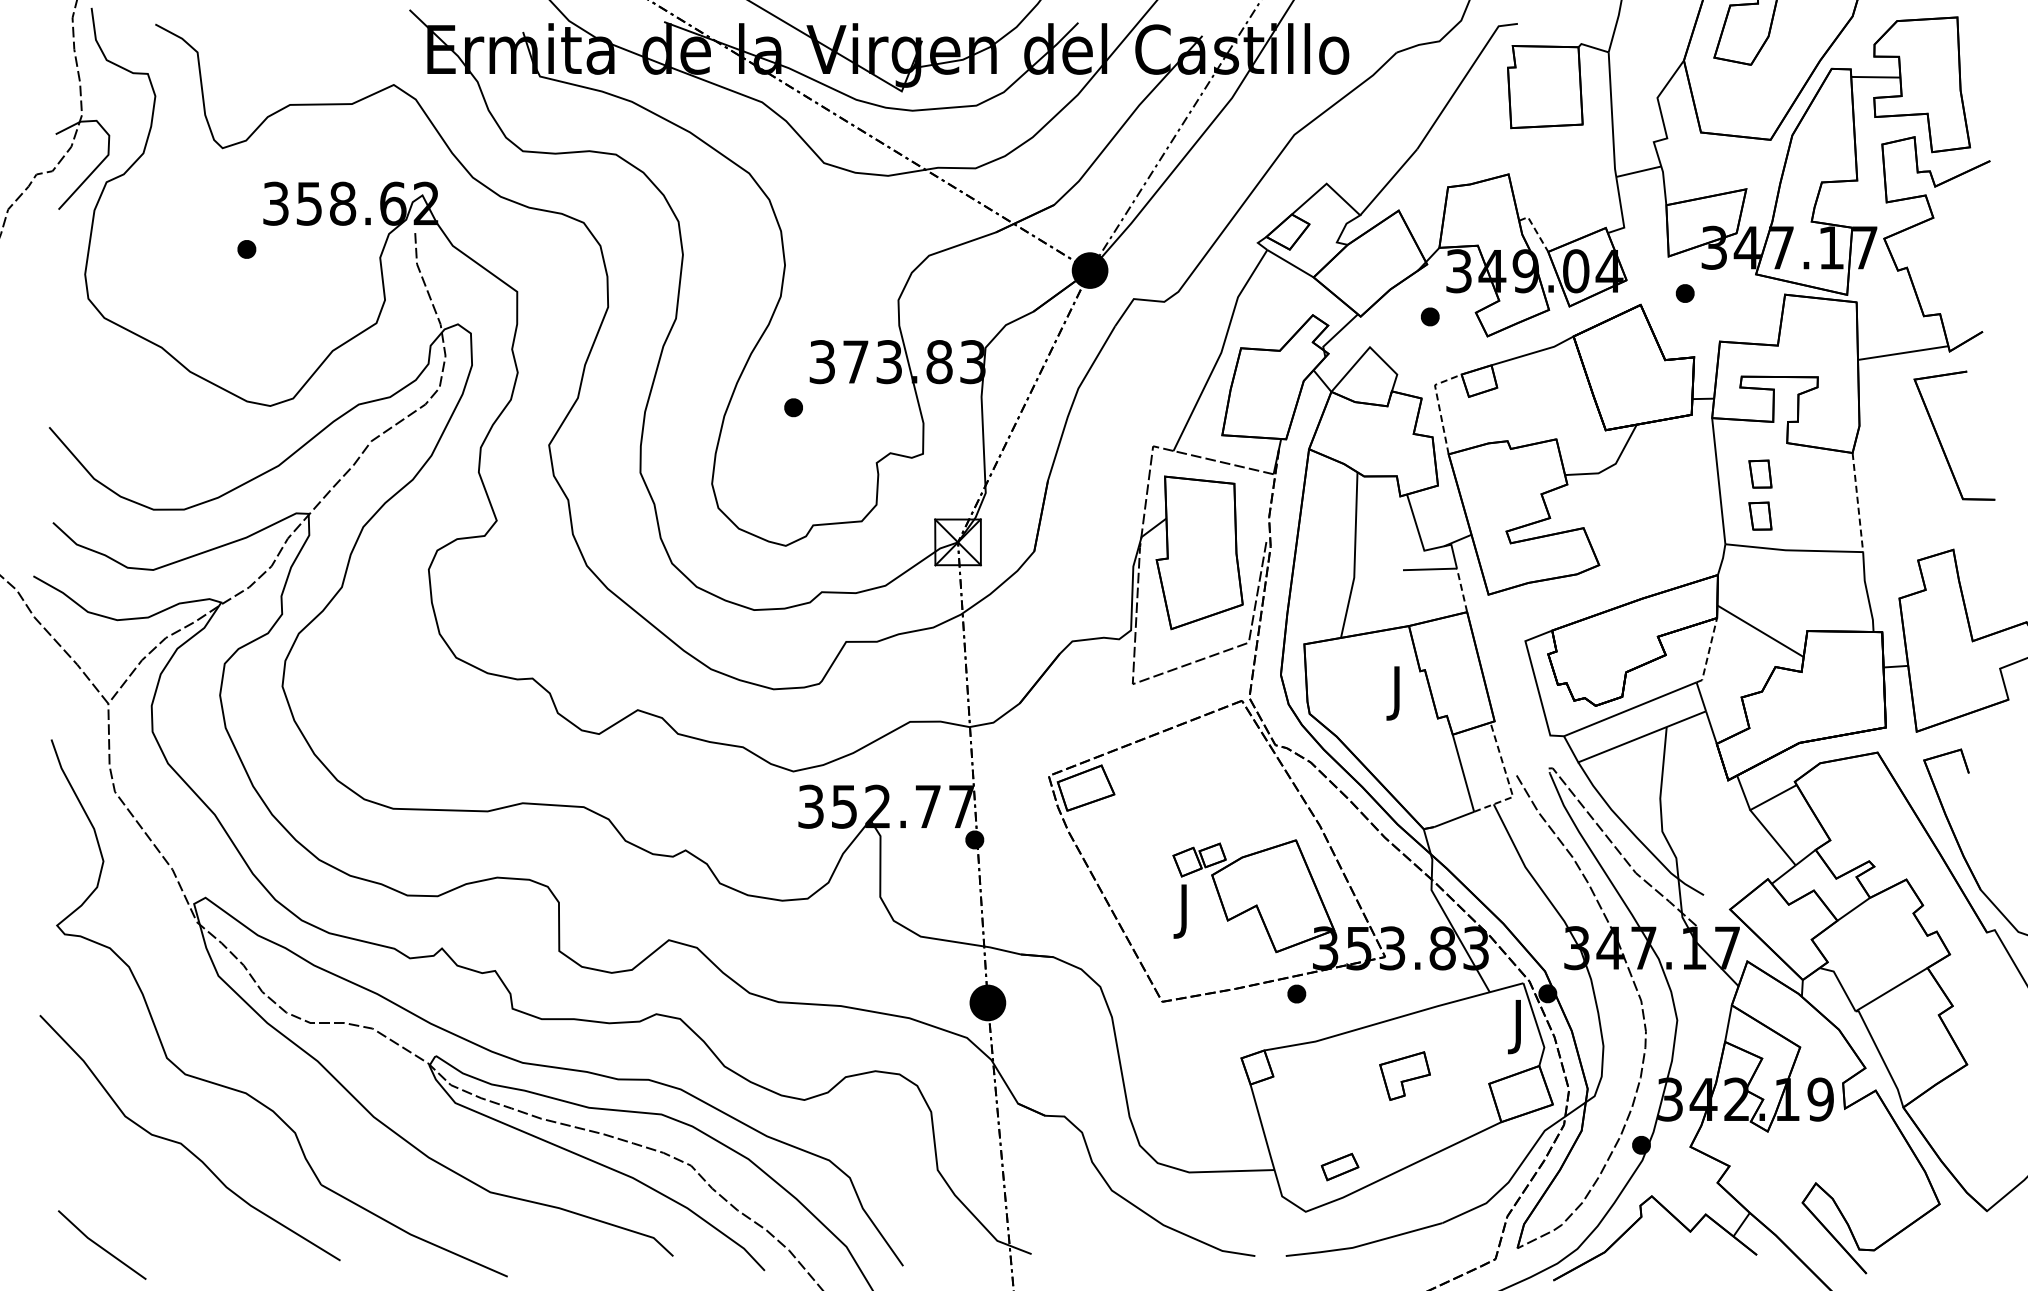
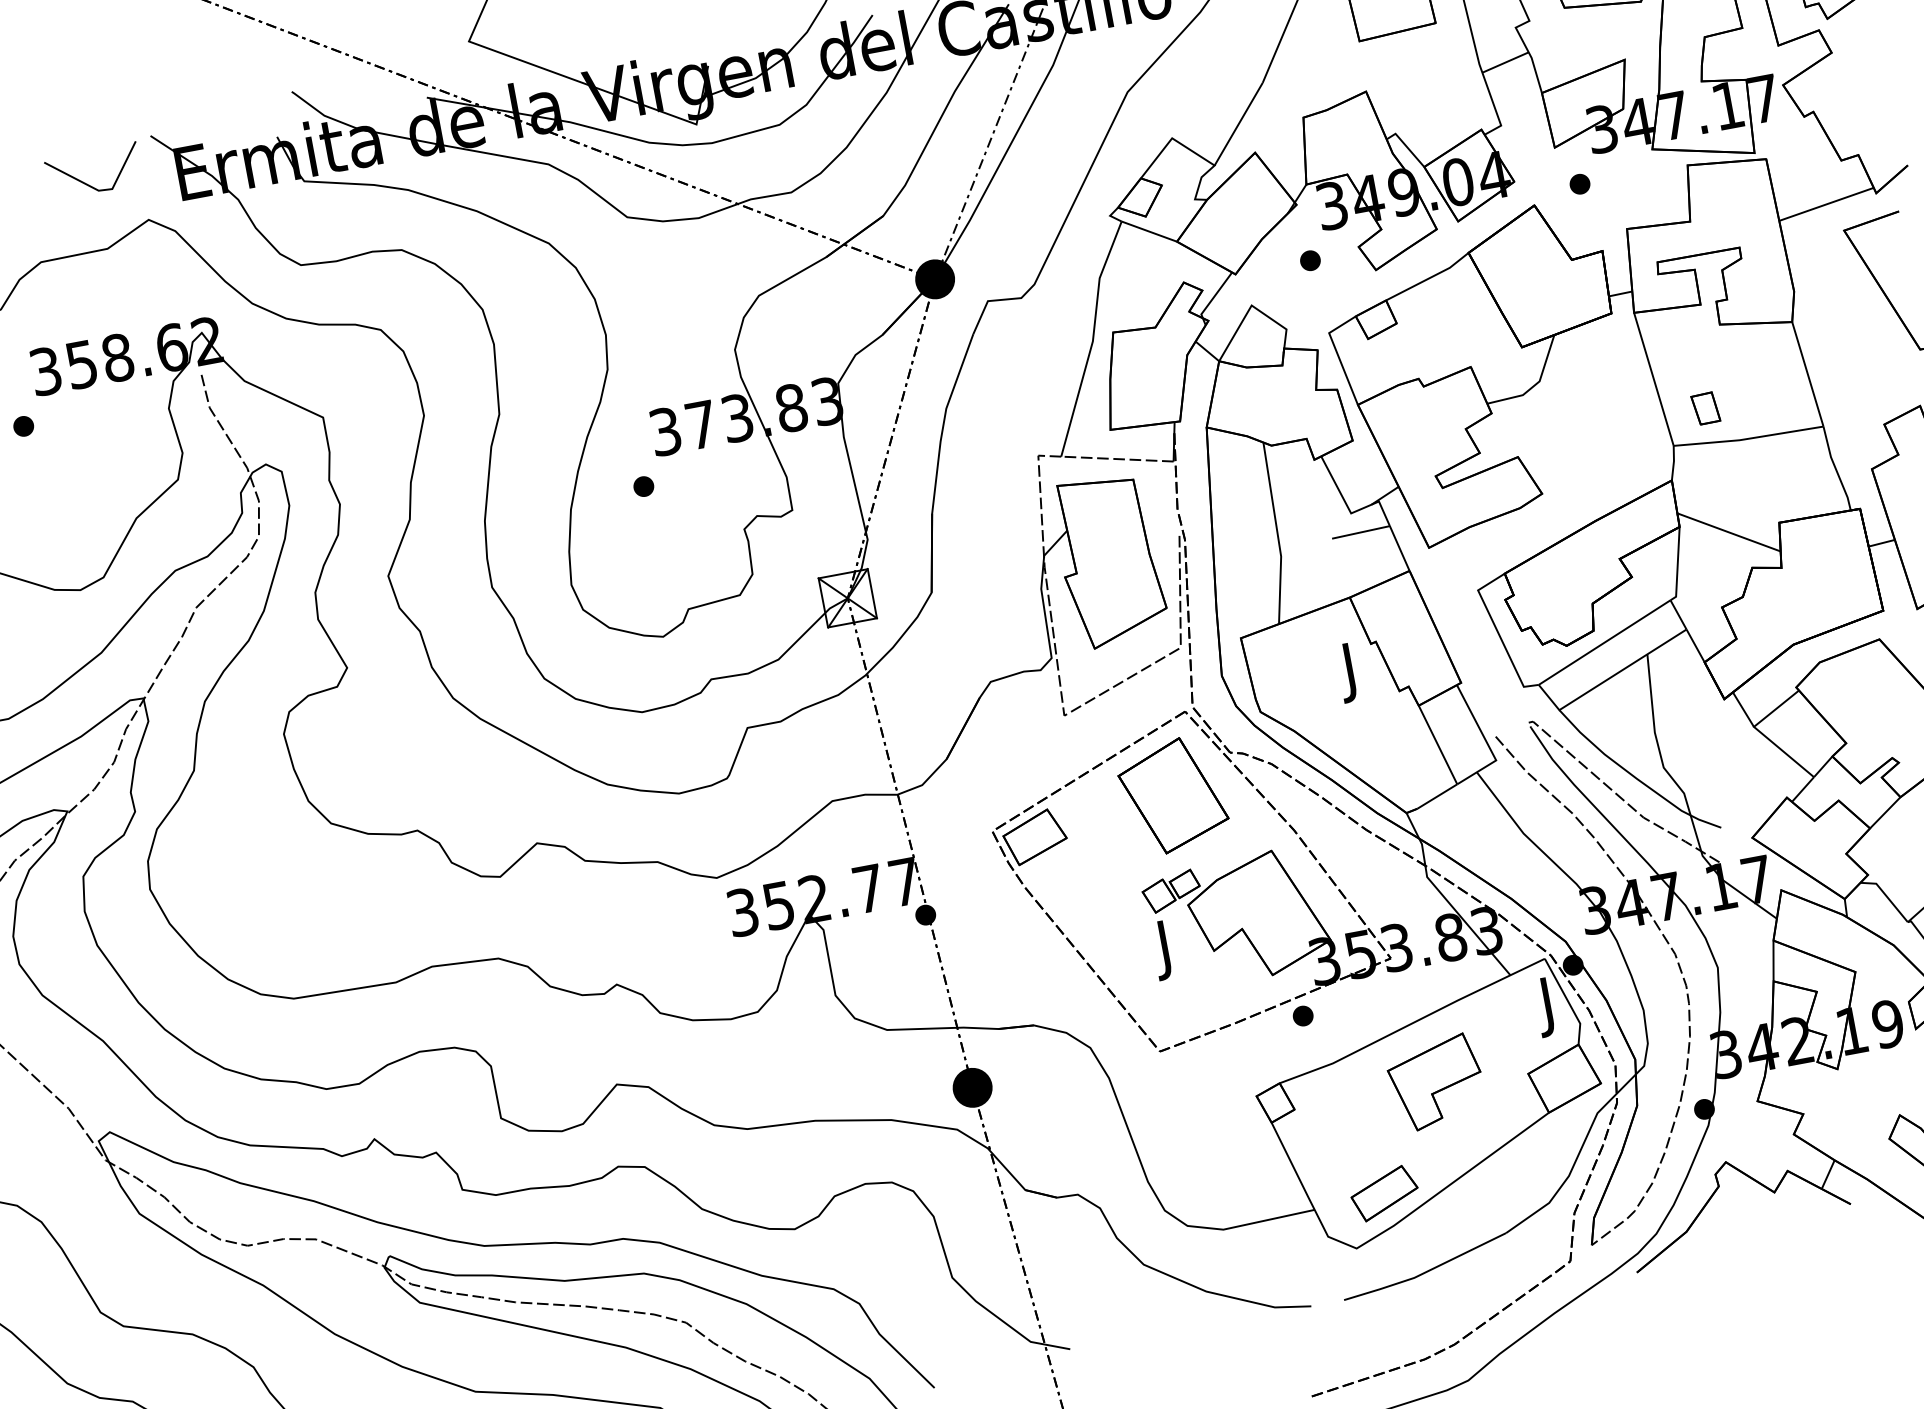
line: (344, 41) -> (86, 183), added
line: (1535, 229) -> (1406, 145), dashed -> solid
line: (1438, 404) -> (1336, 353), dashed -> solid
part: (1760, 473) -> (1697, 362), removed
line: (1857, 502) -> (1807, 374), dashed -> solid
line: (1461, 589) -> (1398, 547), dashed -> solid
line: (1708, 652) -> (1677, 565), dashed -> solid
part: (1217, 774) -> (1173, 795), added
line: (1507, 779) -> (1486, 742), dashed -> solid
part: (1404, 1075) -> (1435, 1082), size x1.67
part: (1339, 1166) -> (1383, 1192), size x1.67

